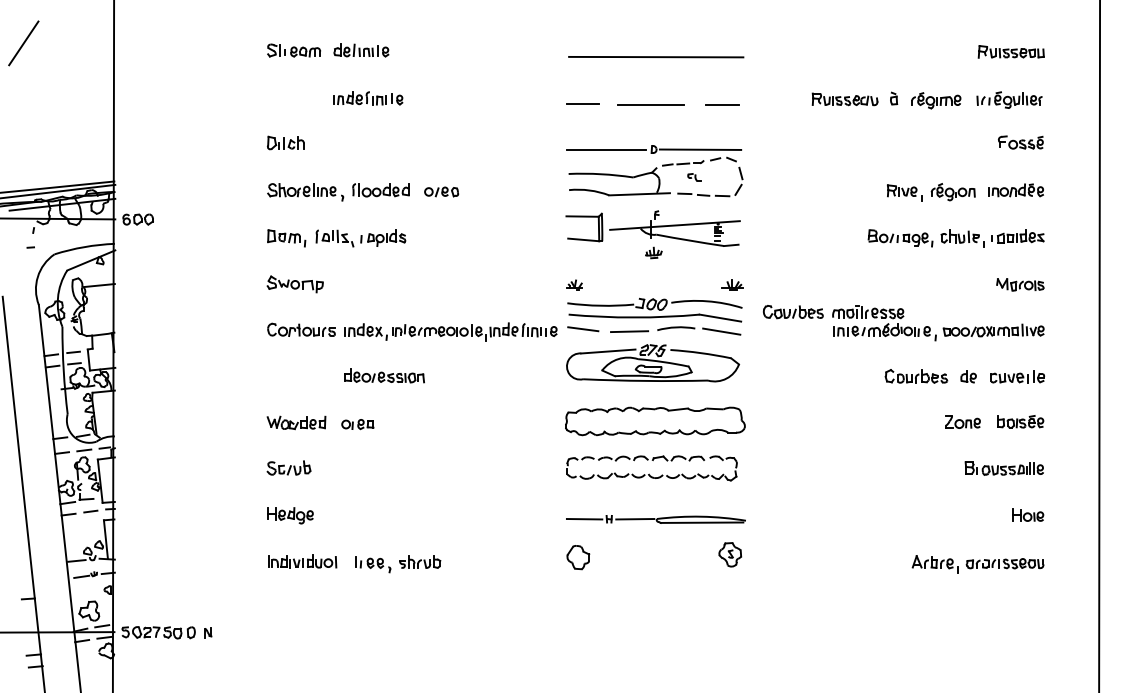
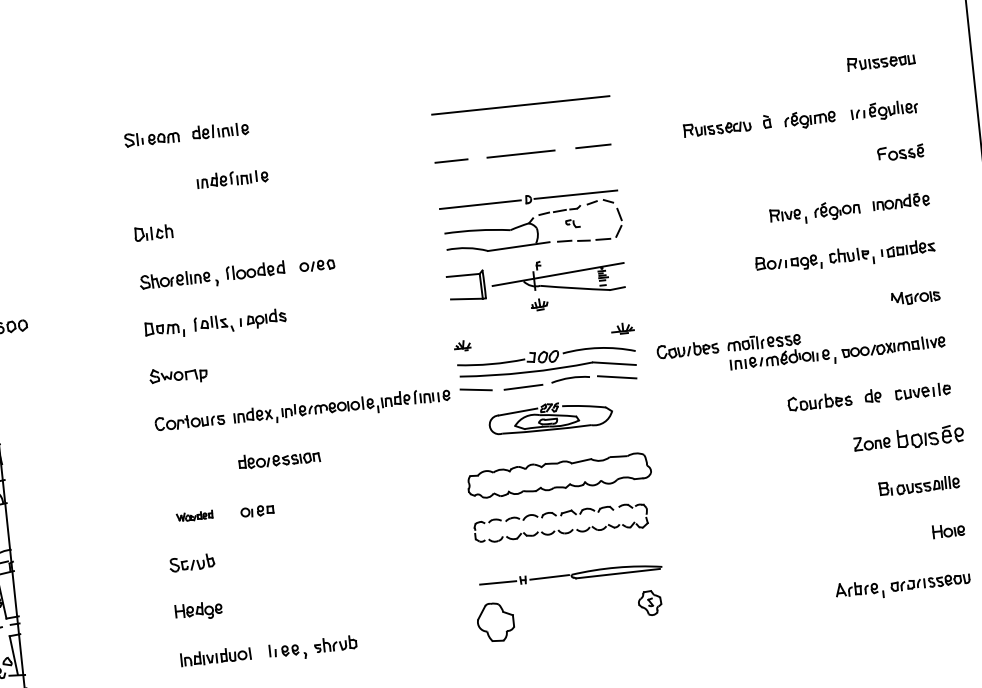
part: (652, 363) -> (550, 417), size x0.7
part: (1020, 421) -> (930, 436), size x1.4
part: (296, 422) -> (194, 515), size x0.6
part: (578, 557) -> (496, 622), size x1.6

